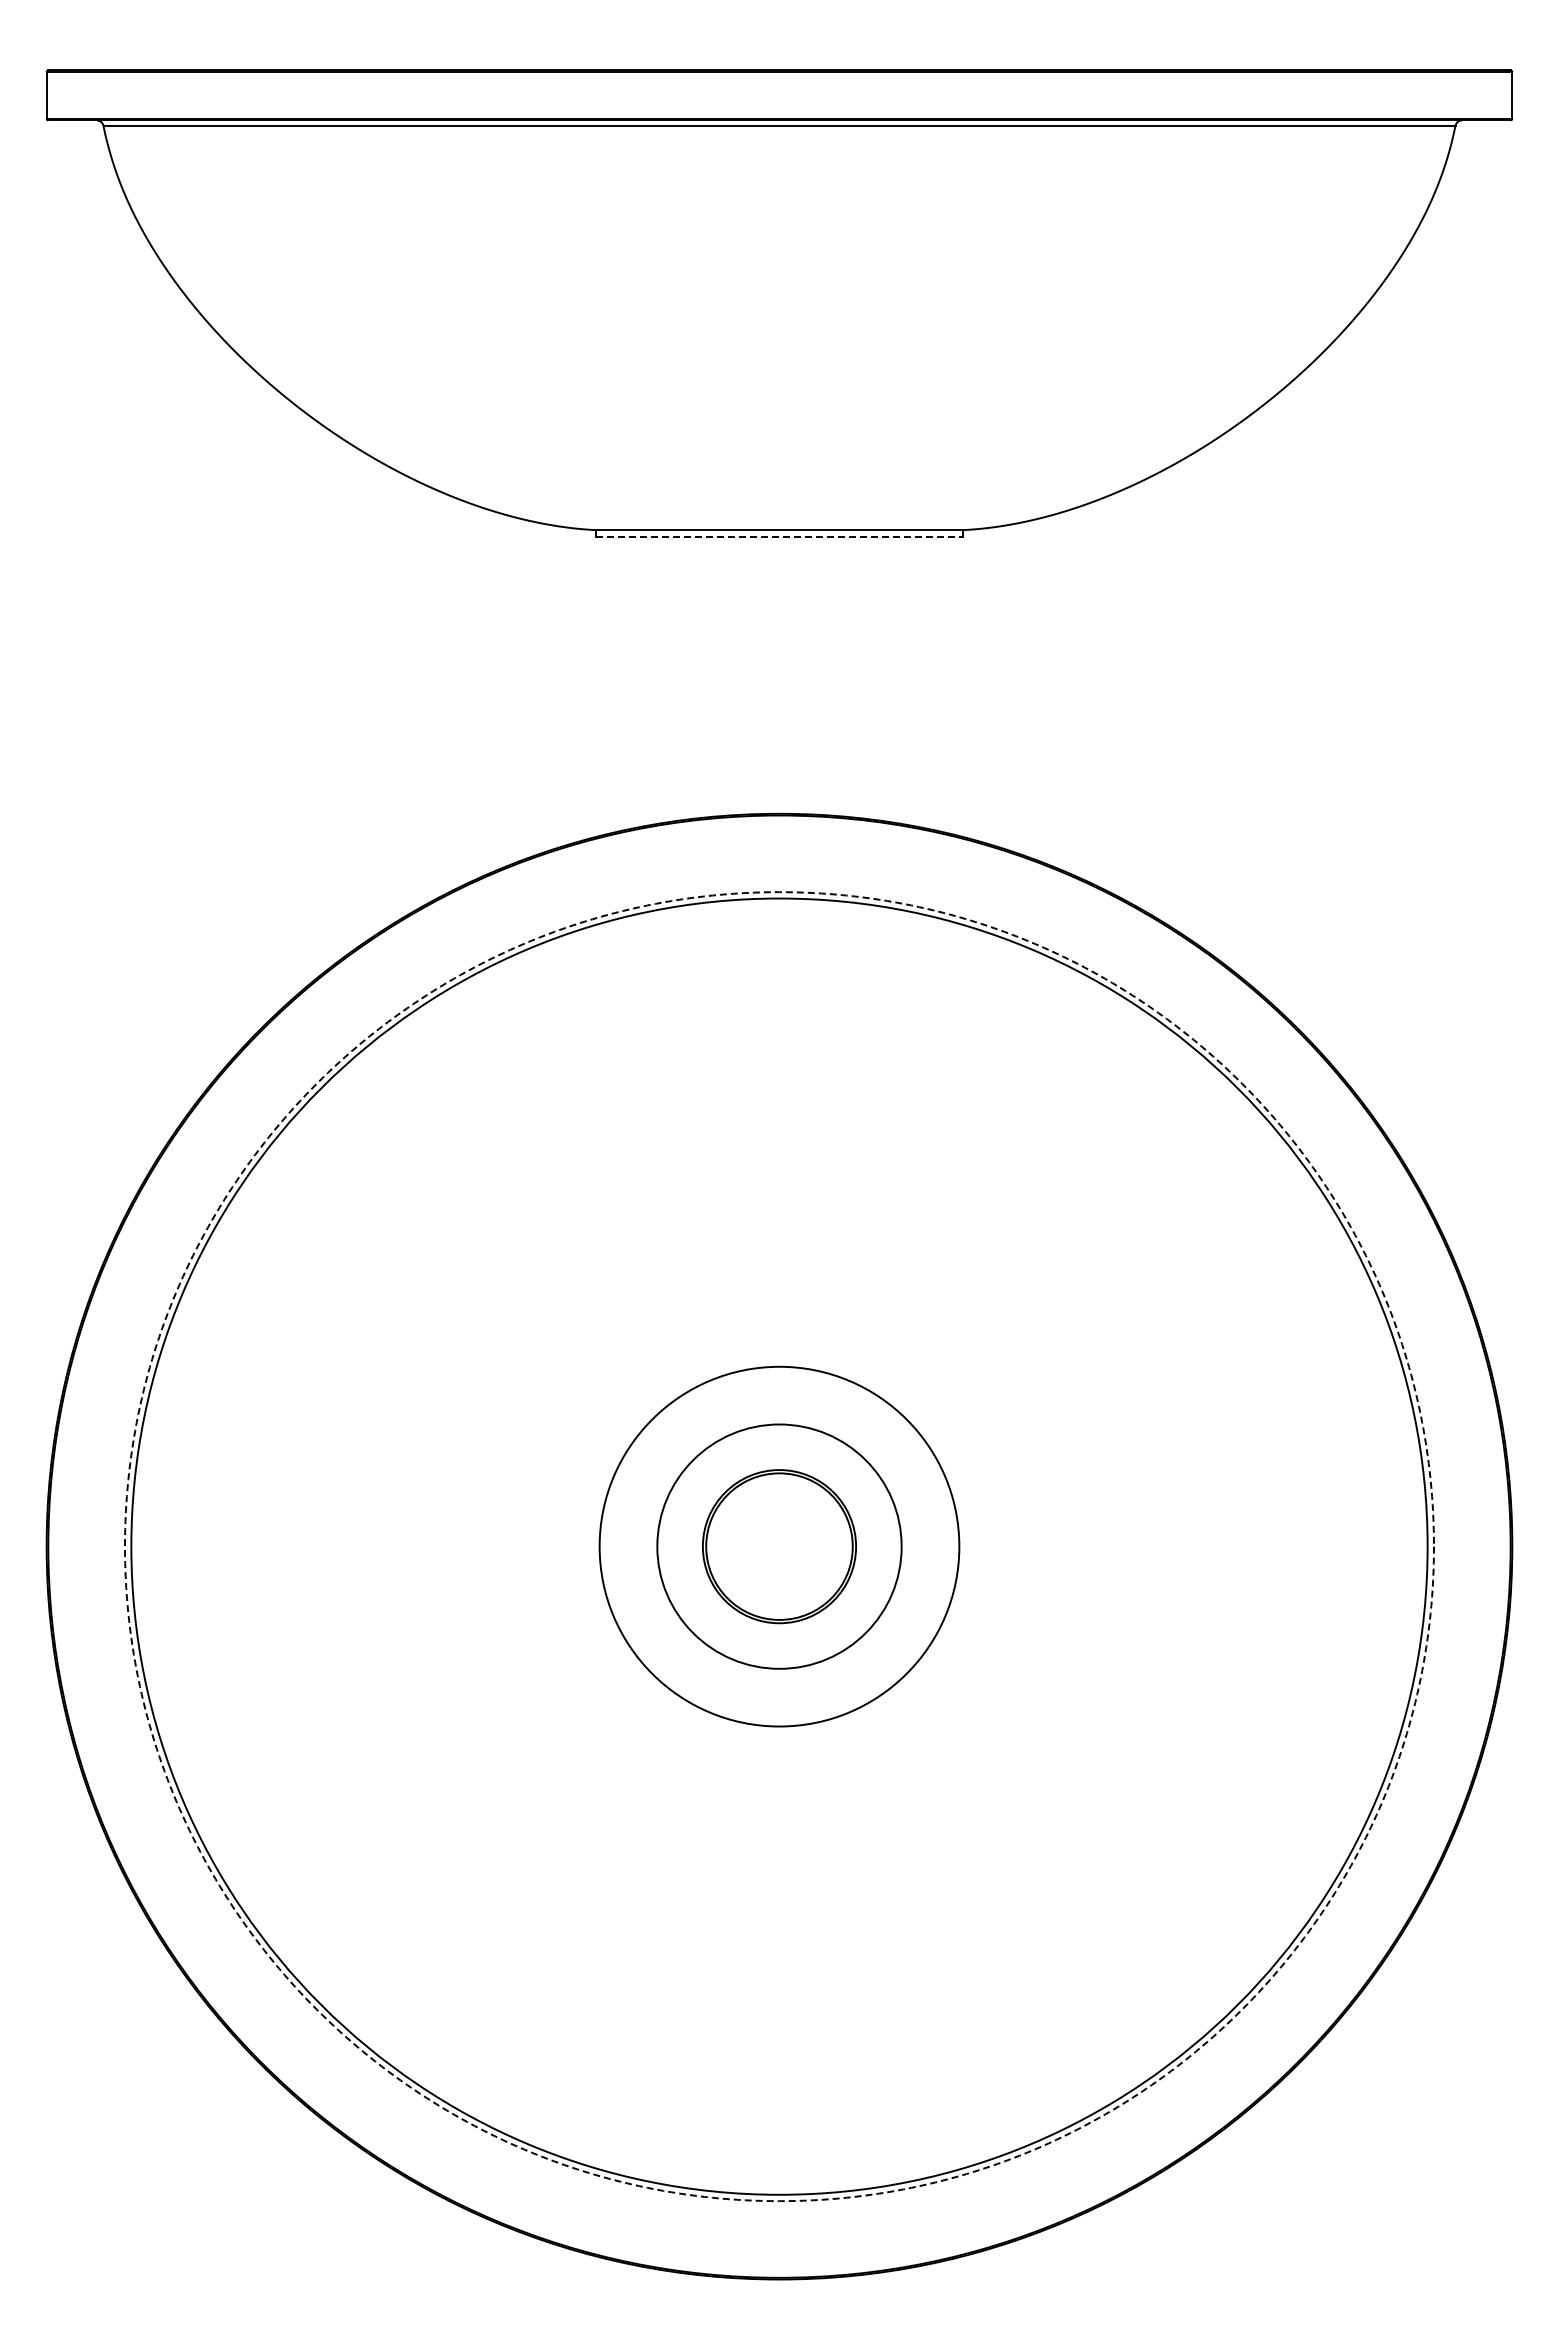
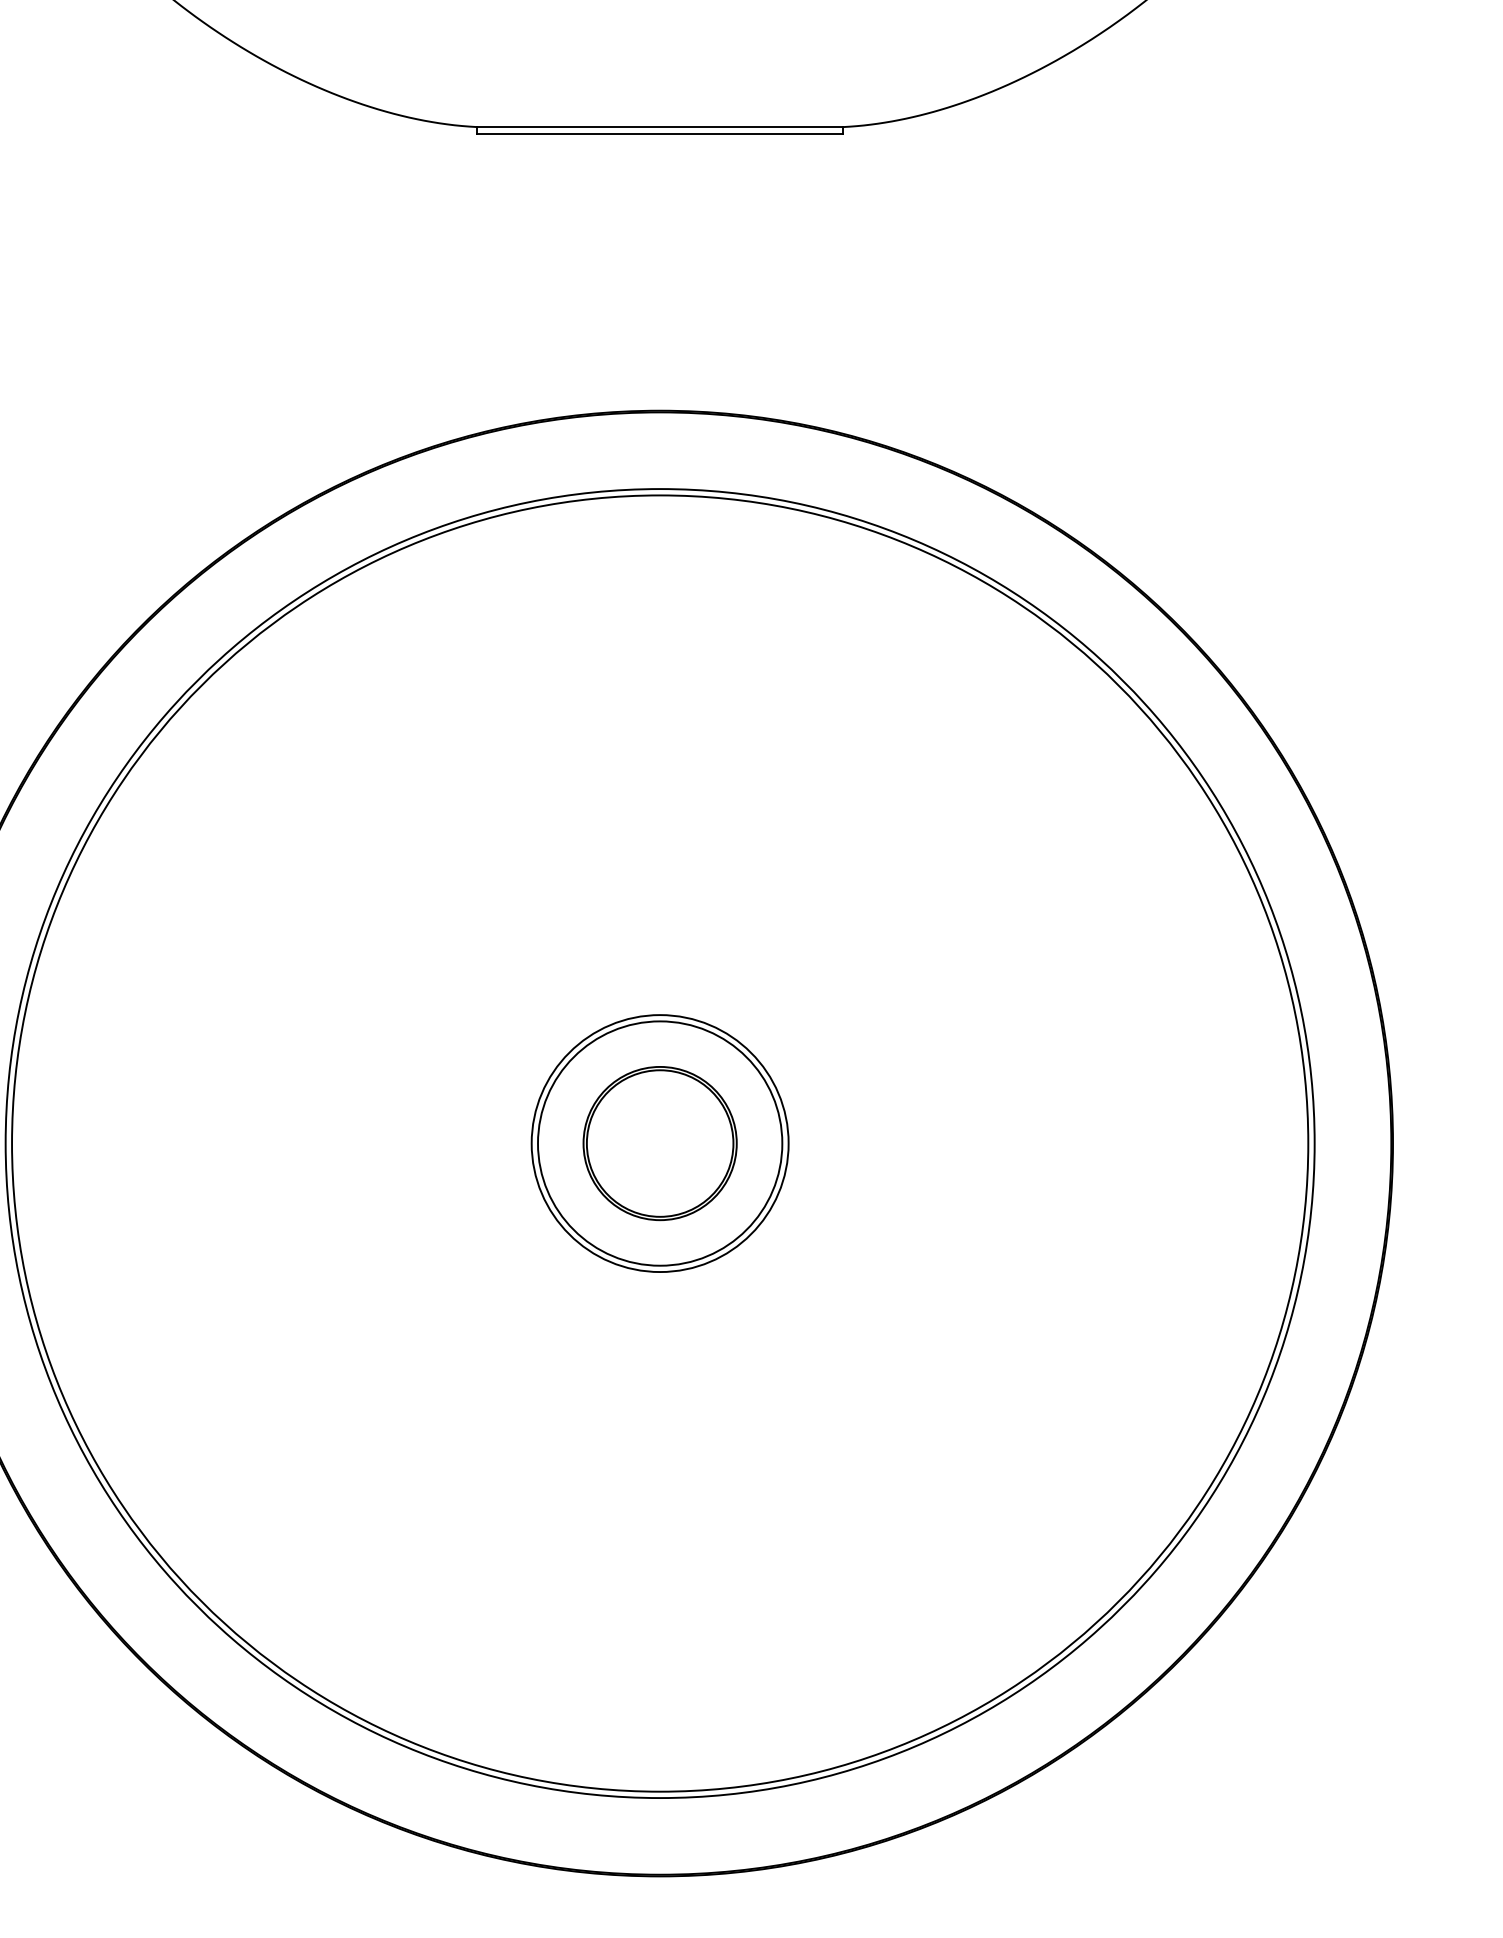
line: (779, 536) -> (660, 133), dashed -> solid
circle: (779, 1546) -> (660, 1143), dashed -> solid
circle: (779, 1546) -> (660, 1143), size x0.71

